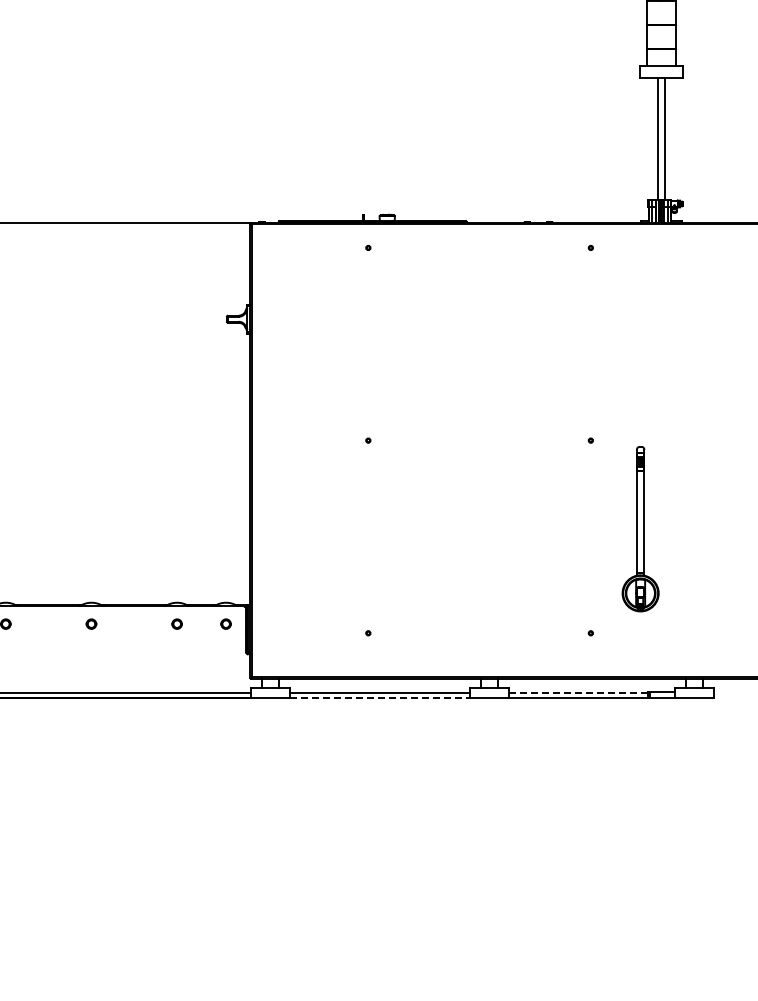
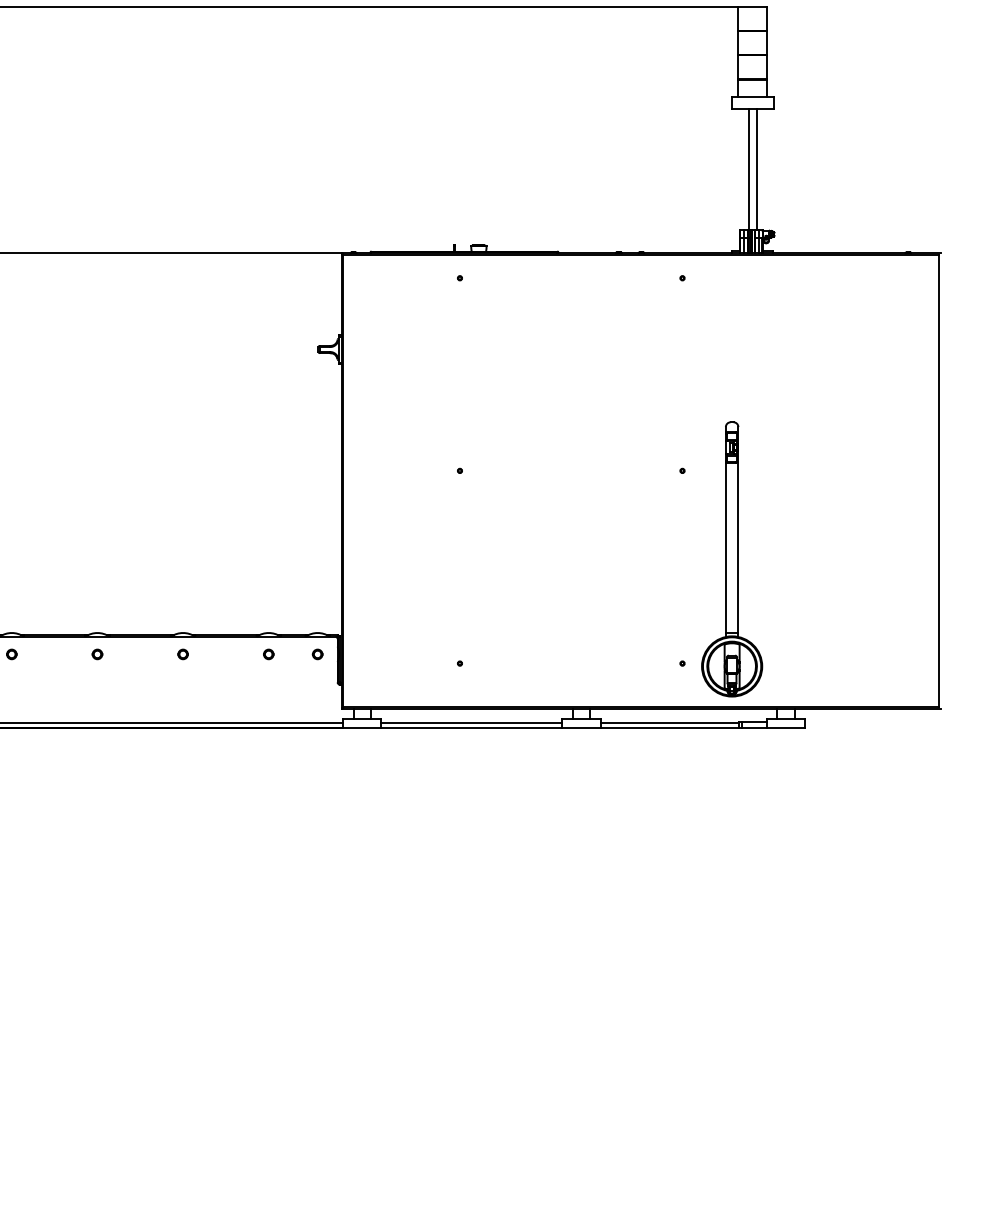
part: (640, 529) -> (732, 559), size x1.67
line: (578, 692) -> (670, 722), dashed -> solid
line: (380, 698) -> (472, 728), dashed -> solid

